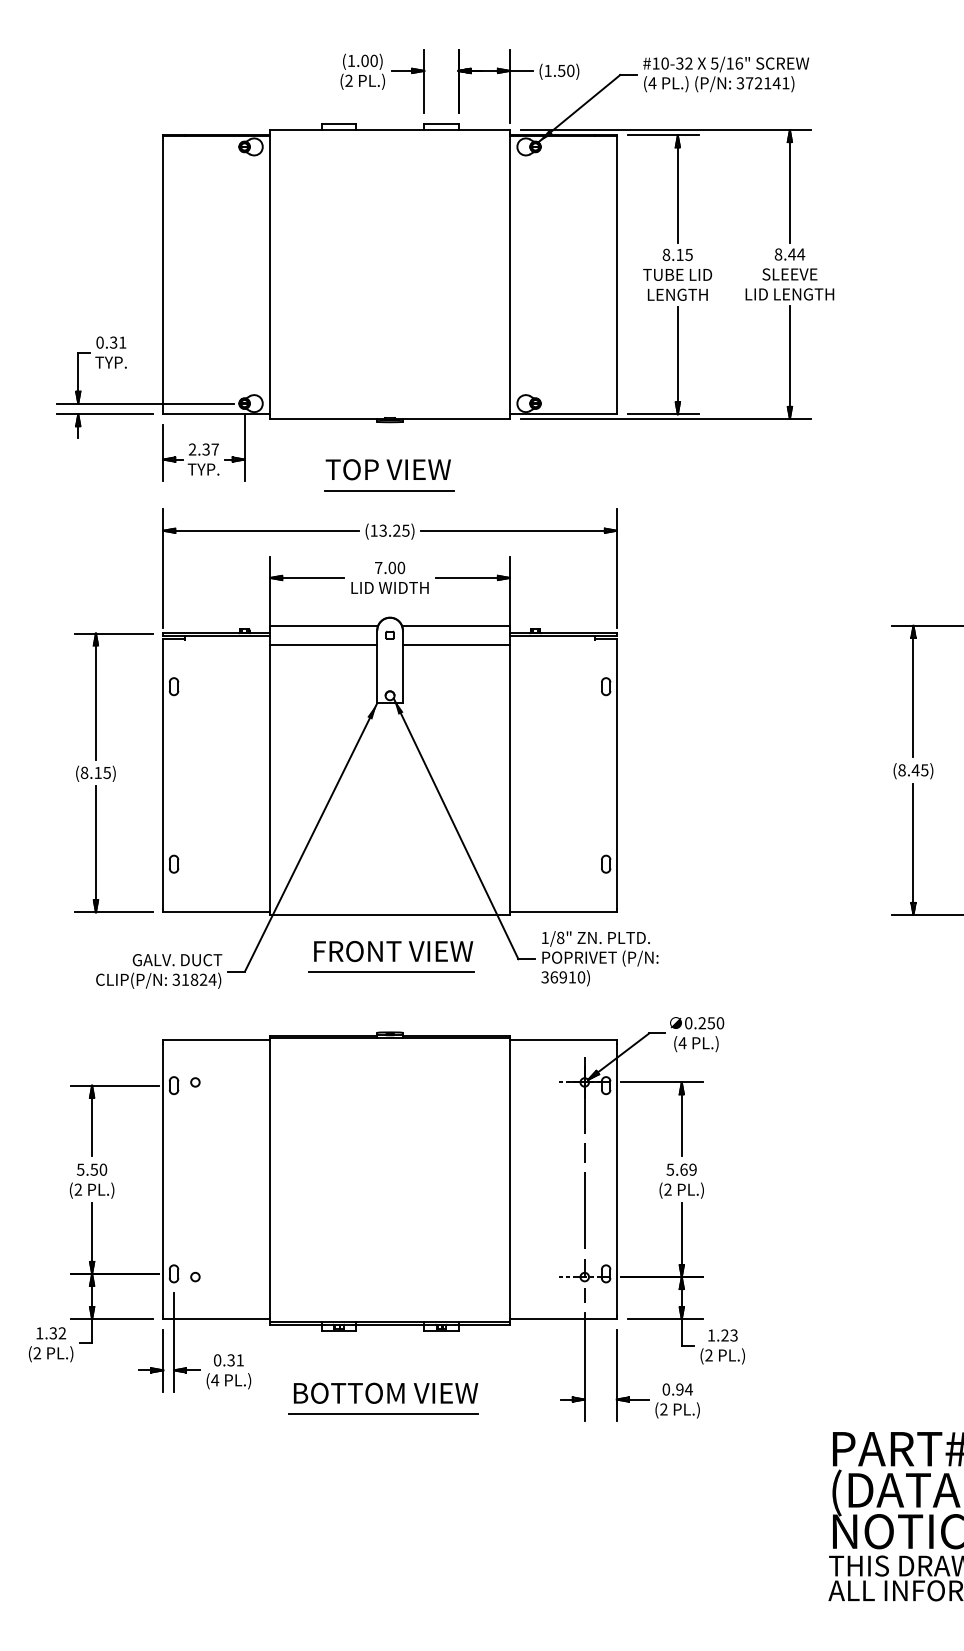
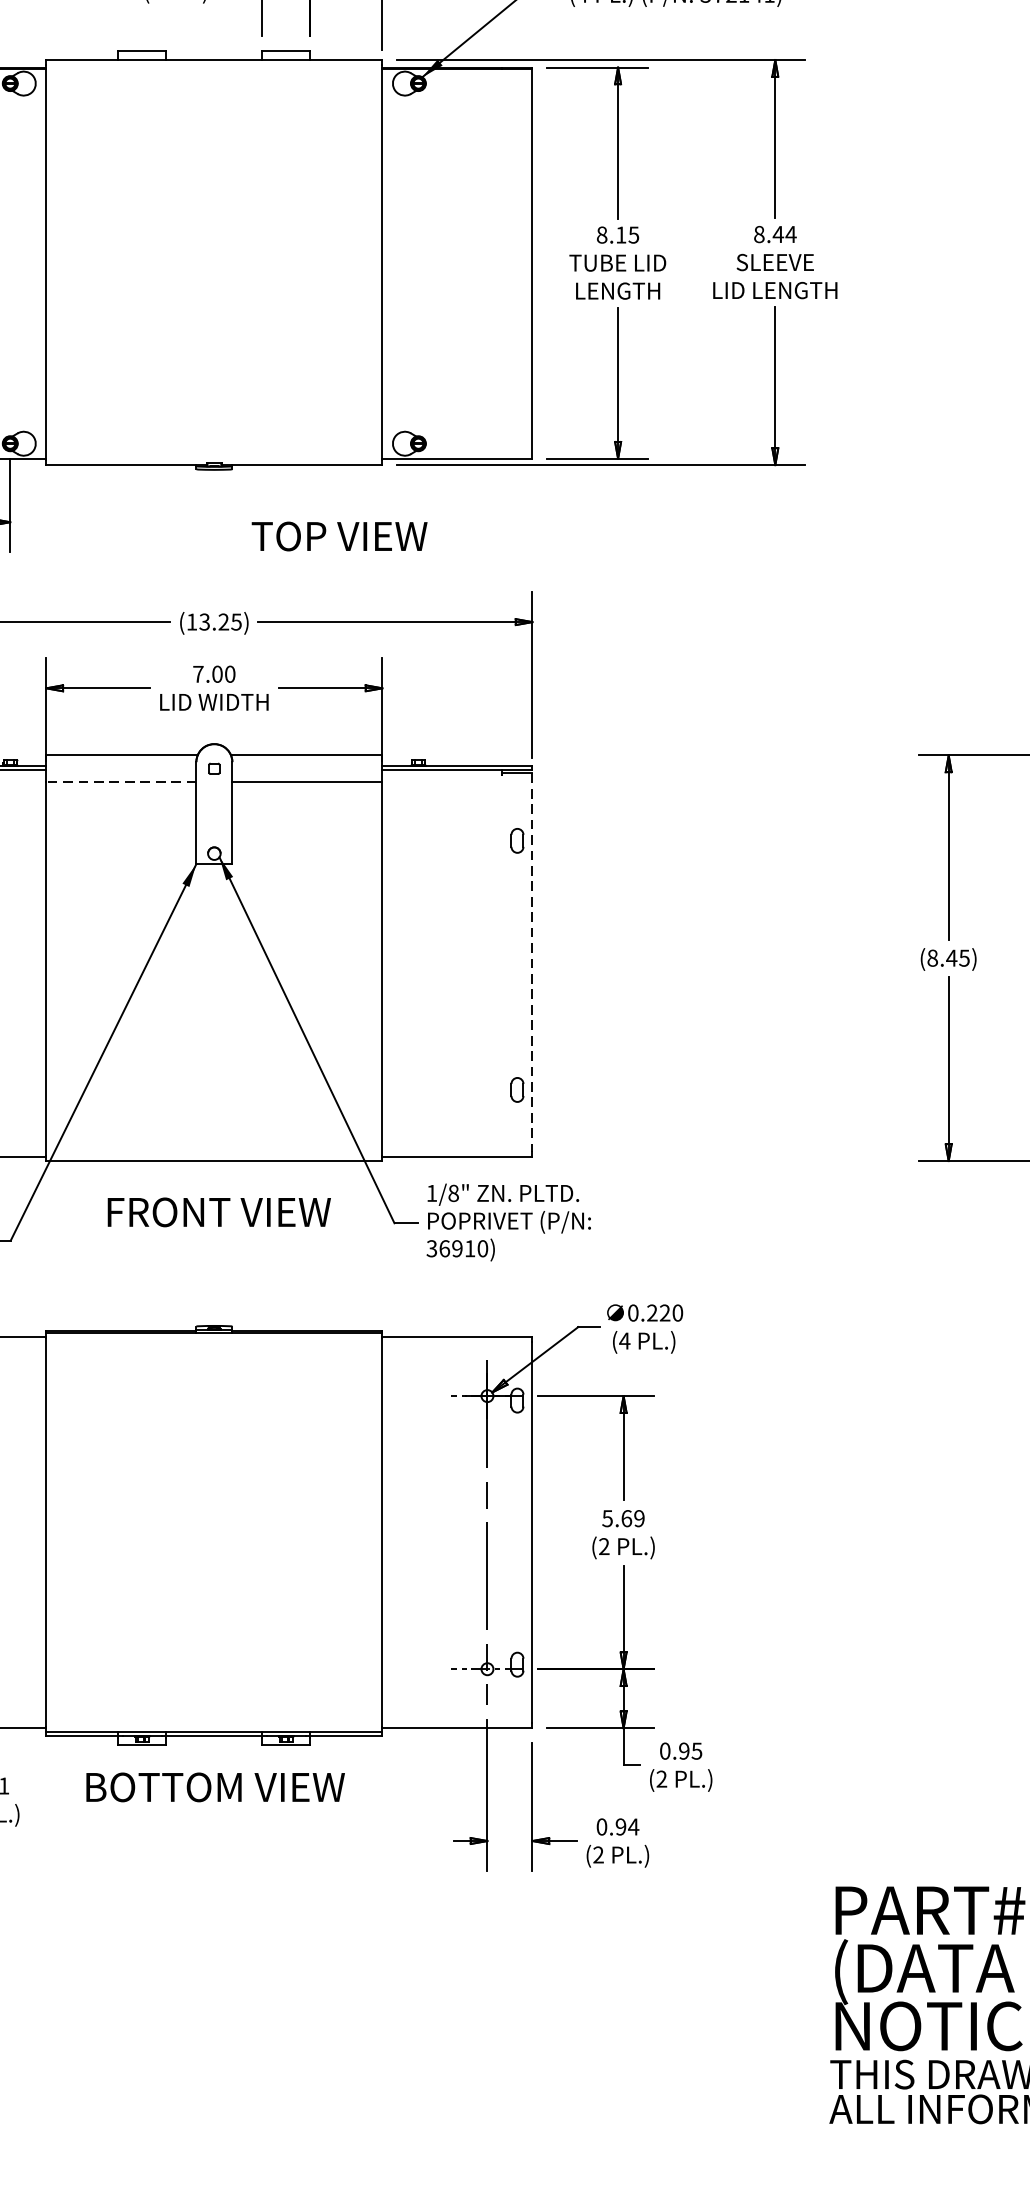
text: (387, 469) -> (338, 536), moved
line: (389, 490) -> (213, 565), removed
line: (323, 645) -> (120, 783), solid -> dashed
line: (616, 774) -> (532, 964), solid -> dashed
line: (391, 971) -> (216, 1240), removed
text: (711, 1023) -> (665, 1313), 0.250 -> 0.220
text: (722, 1335) -> (680, 1751), 1.23 -> 0.95
text: (386, 1392) -> (216, 1786), moved
line: (383, 1414) -> (205, 1861), removed

